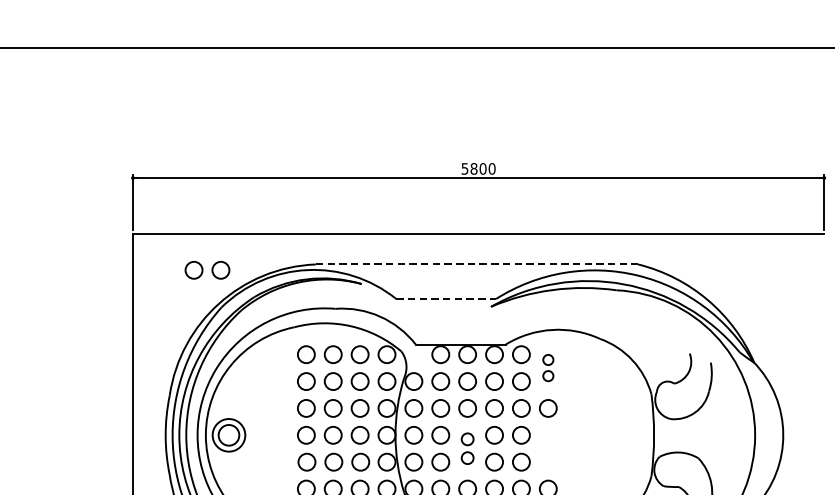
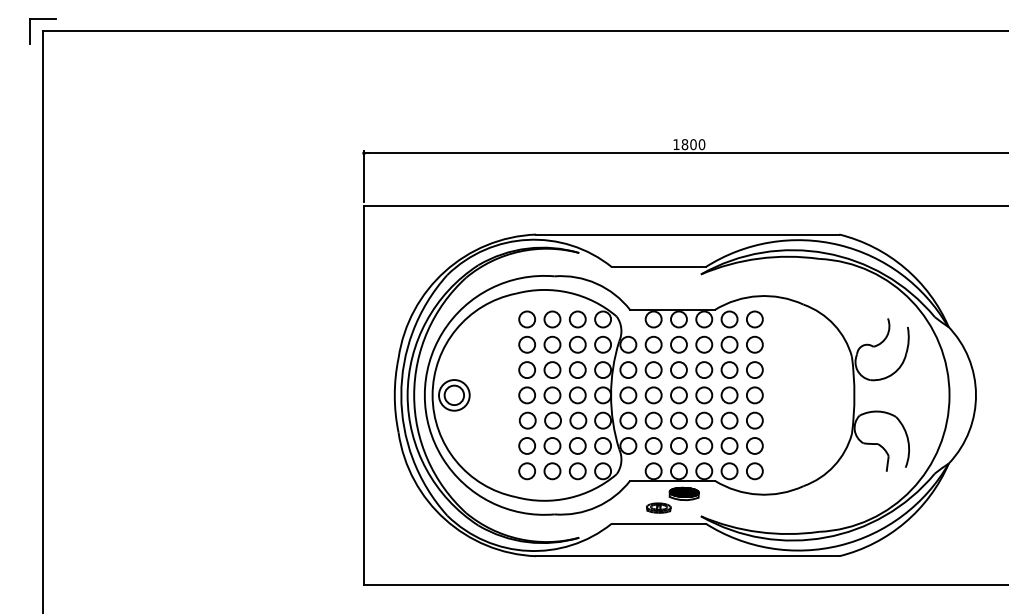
text: (465, 168) -> (676, 144), 5800 -> 1800
line: (476, 264) -> (687, 234), dashed -> solid
part: (206, 269) -> (433, 239), removed
line: (445, 299) -> (658, 267), dashed -> solid
part: (547, 367) -> (754, 331), size x1.67
part: (467, 448) -> (678, 407), size x1.43
part: (547, 448) -> (754, 407), added

